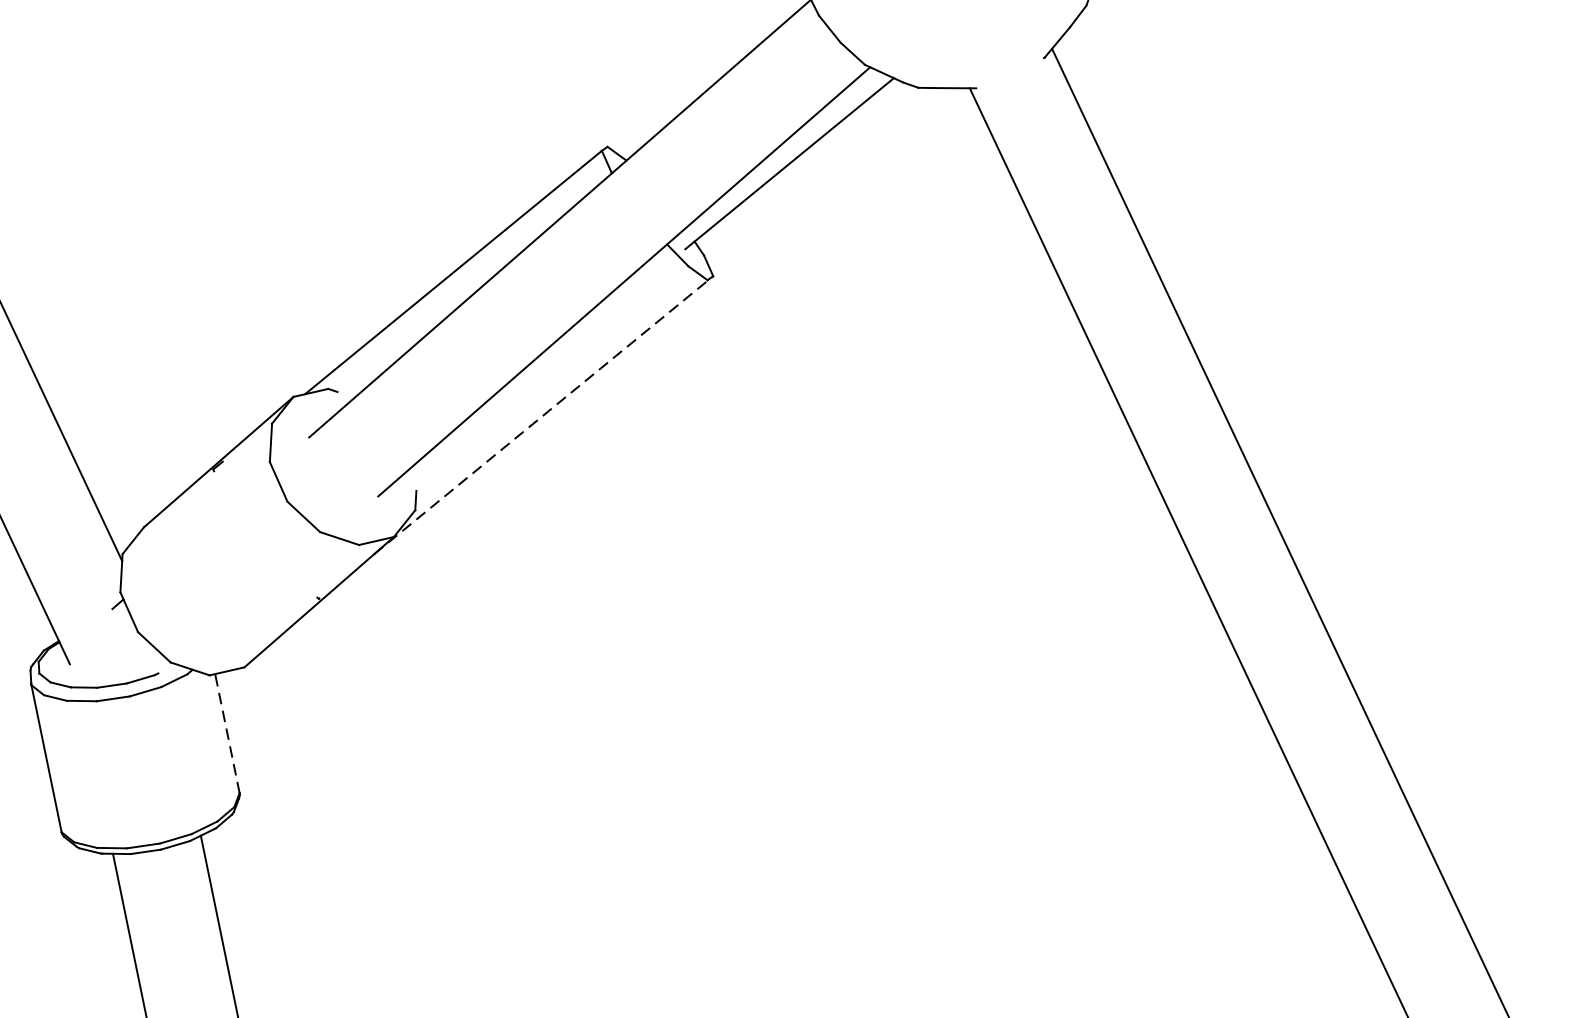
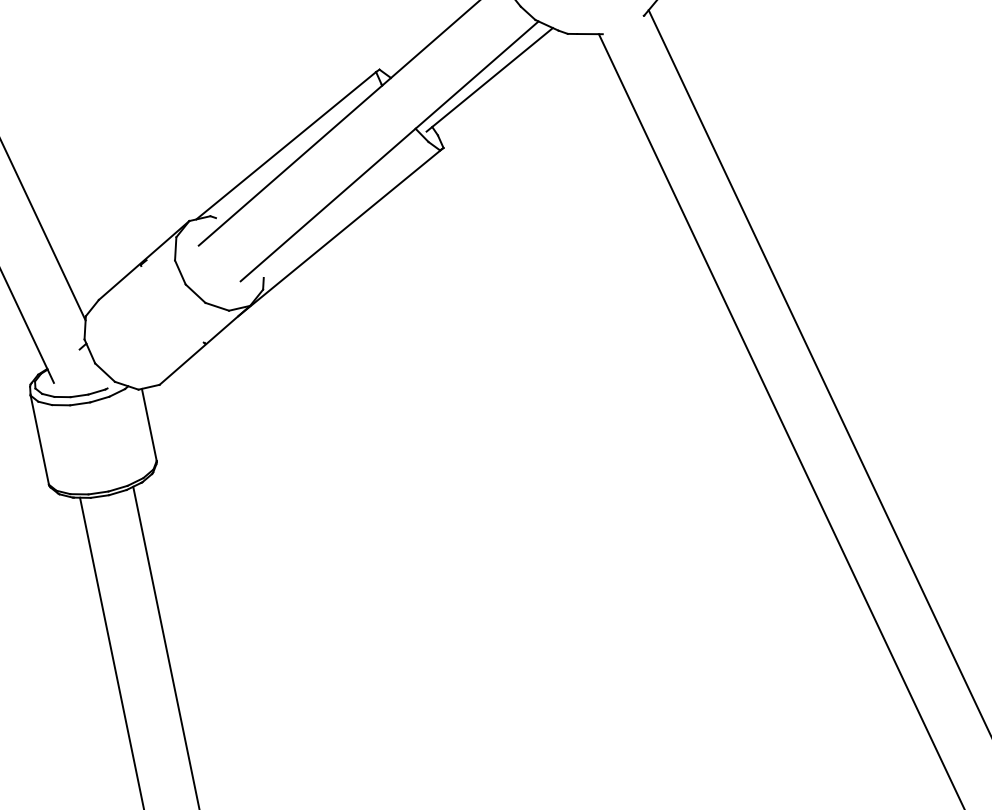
line: (543, 415) -> (340, 232), dashed -> solid
line: (227, 732) -> (149, 424), dashed -> solid

